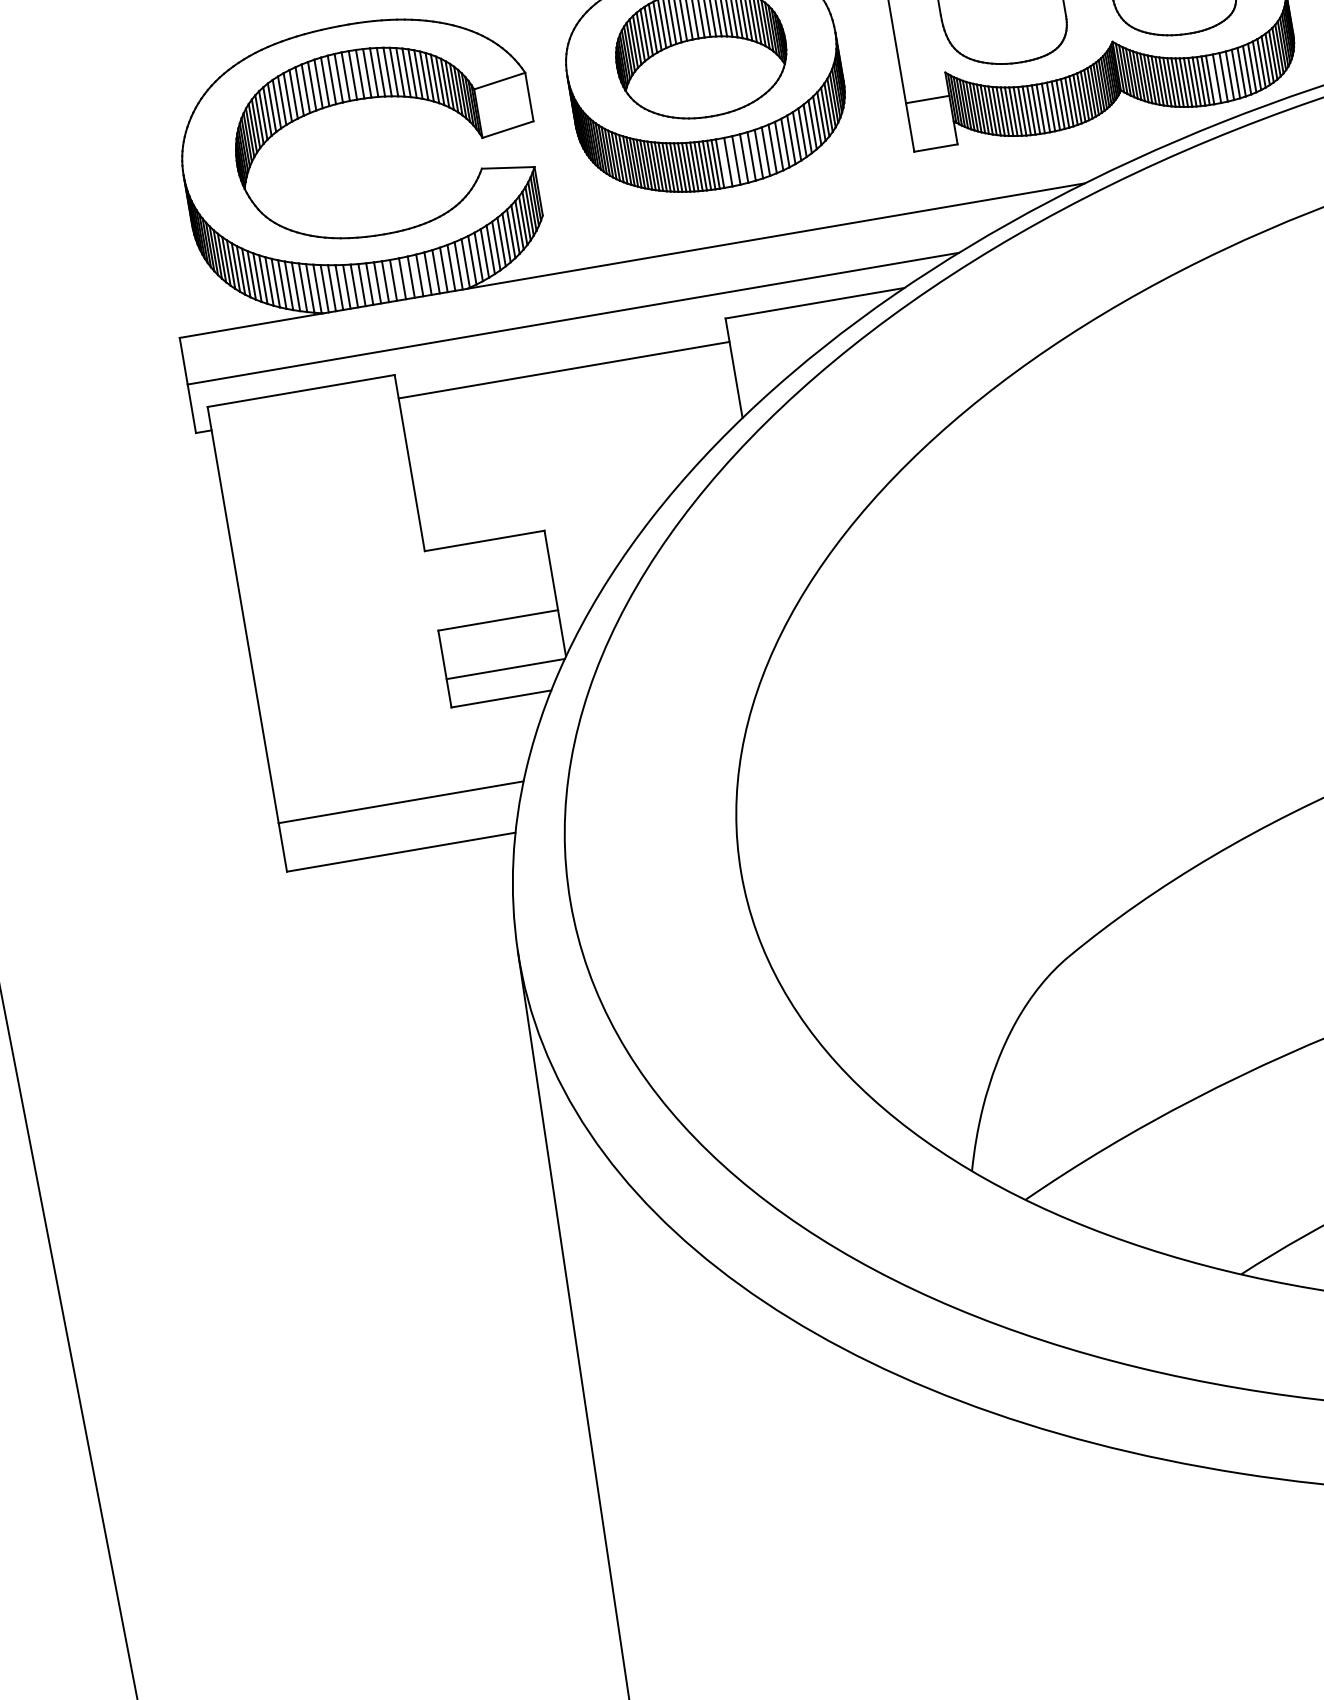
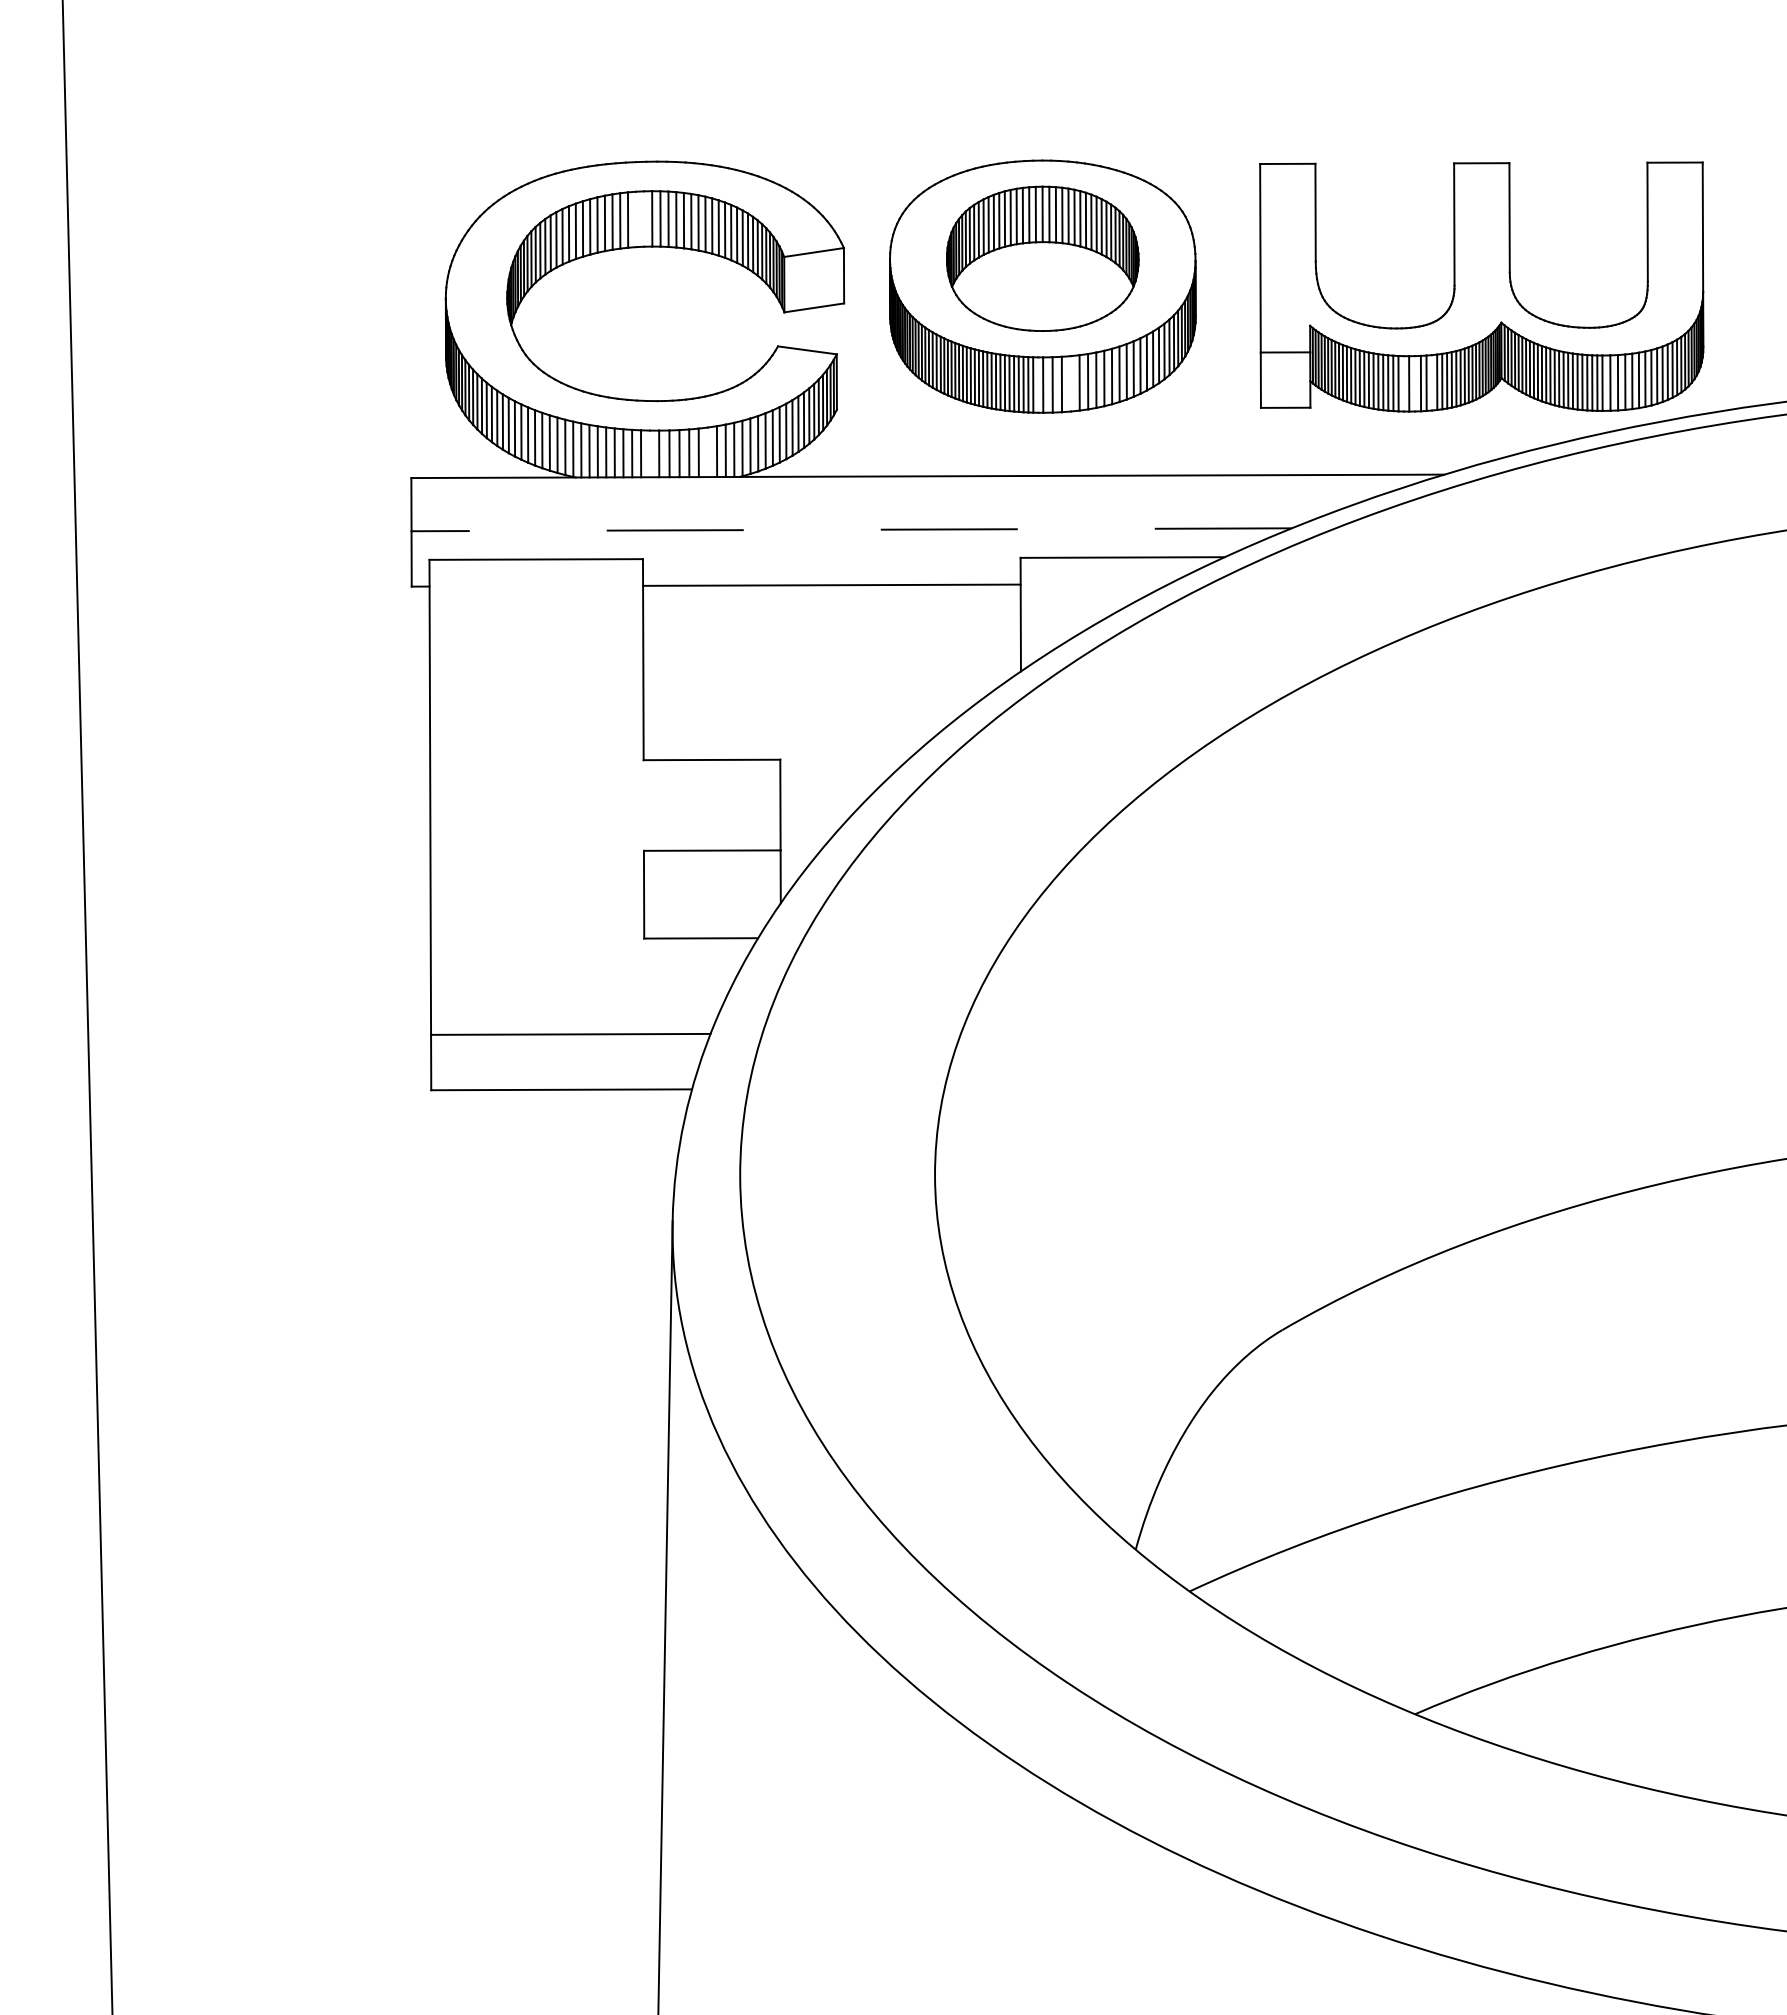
line: (345, 76) -> (643, 218), removed
line: (338, 78) -> (635, 219), removed
line: (1060, 104) -> (1431, 382), removed
line: (1046, 107) -> (1415, 383), removed
line: (1035, 109) -> (1403, 383), removed
line: (743, 158) -> (1070, 383), removed
line: (715, 163) -> (1038, 384), removed
line: (435, 272) -> (707, 452), removed
line: (385, 281) -> (650, 453), removed
line: (573, 318) -> (851, 529), solid -> dashed
line: (505, 668) -> (711, 905), removed

